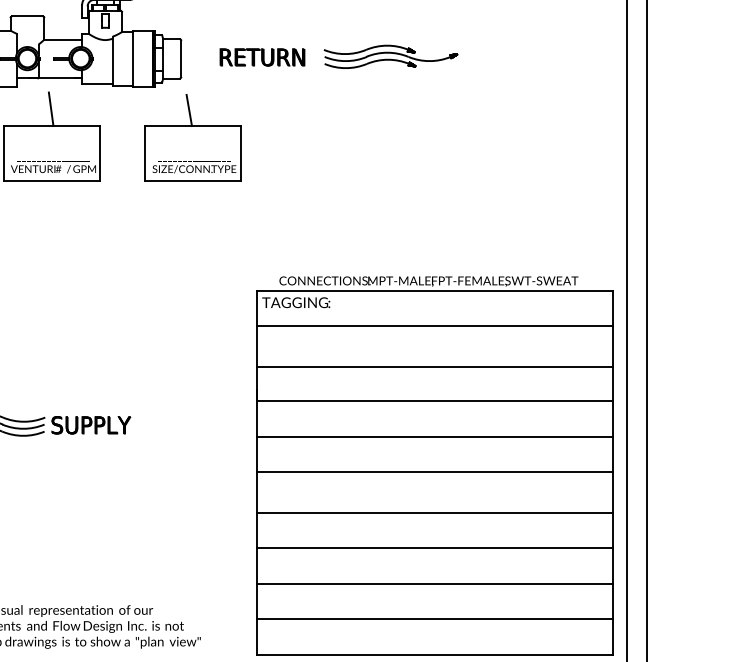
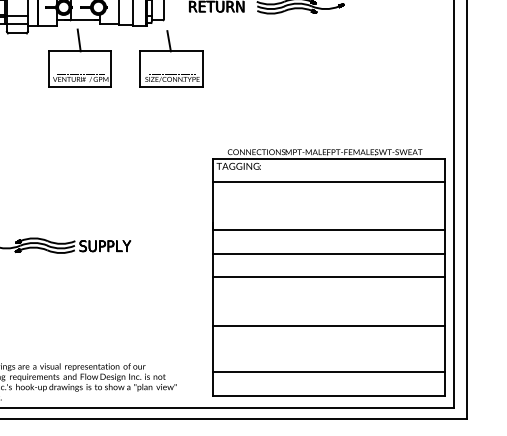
line: (434, 367) -> (328, 208), removed
line: (434, 513) -> (328, 303), removed
line: (434, 583) -> (328, 349), removed

